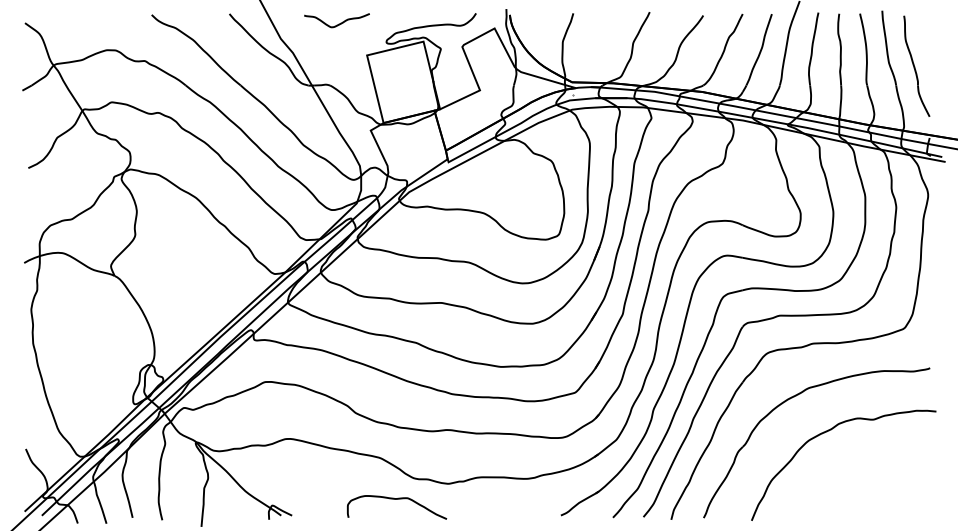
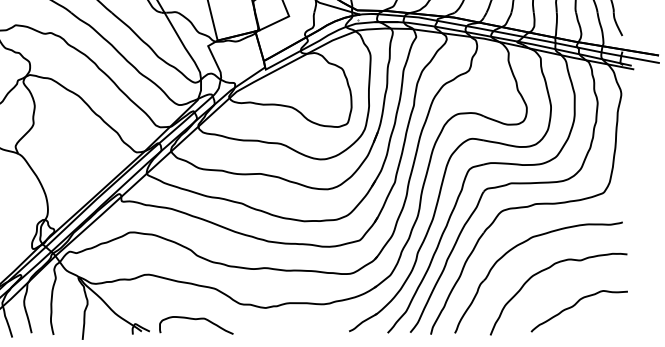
curve: (866, 480) -> (575, 305), added
curve: (397, 499) -> (196, 319), moved

